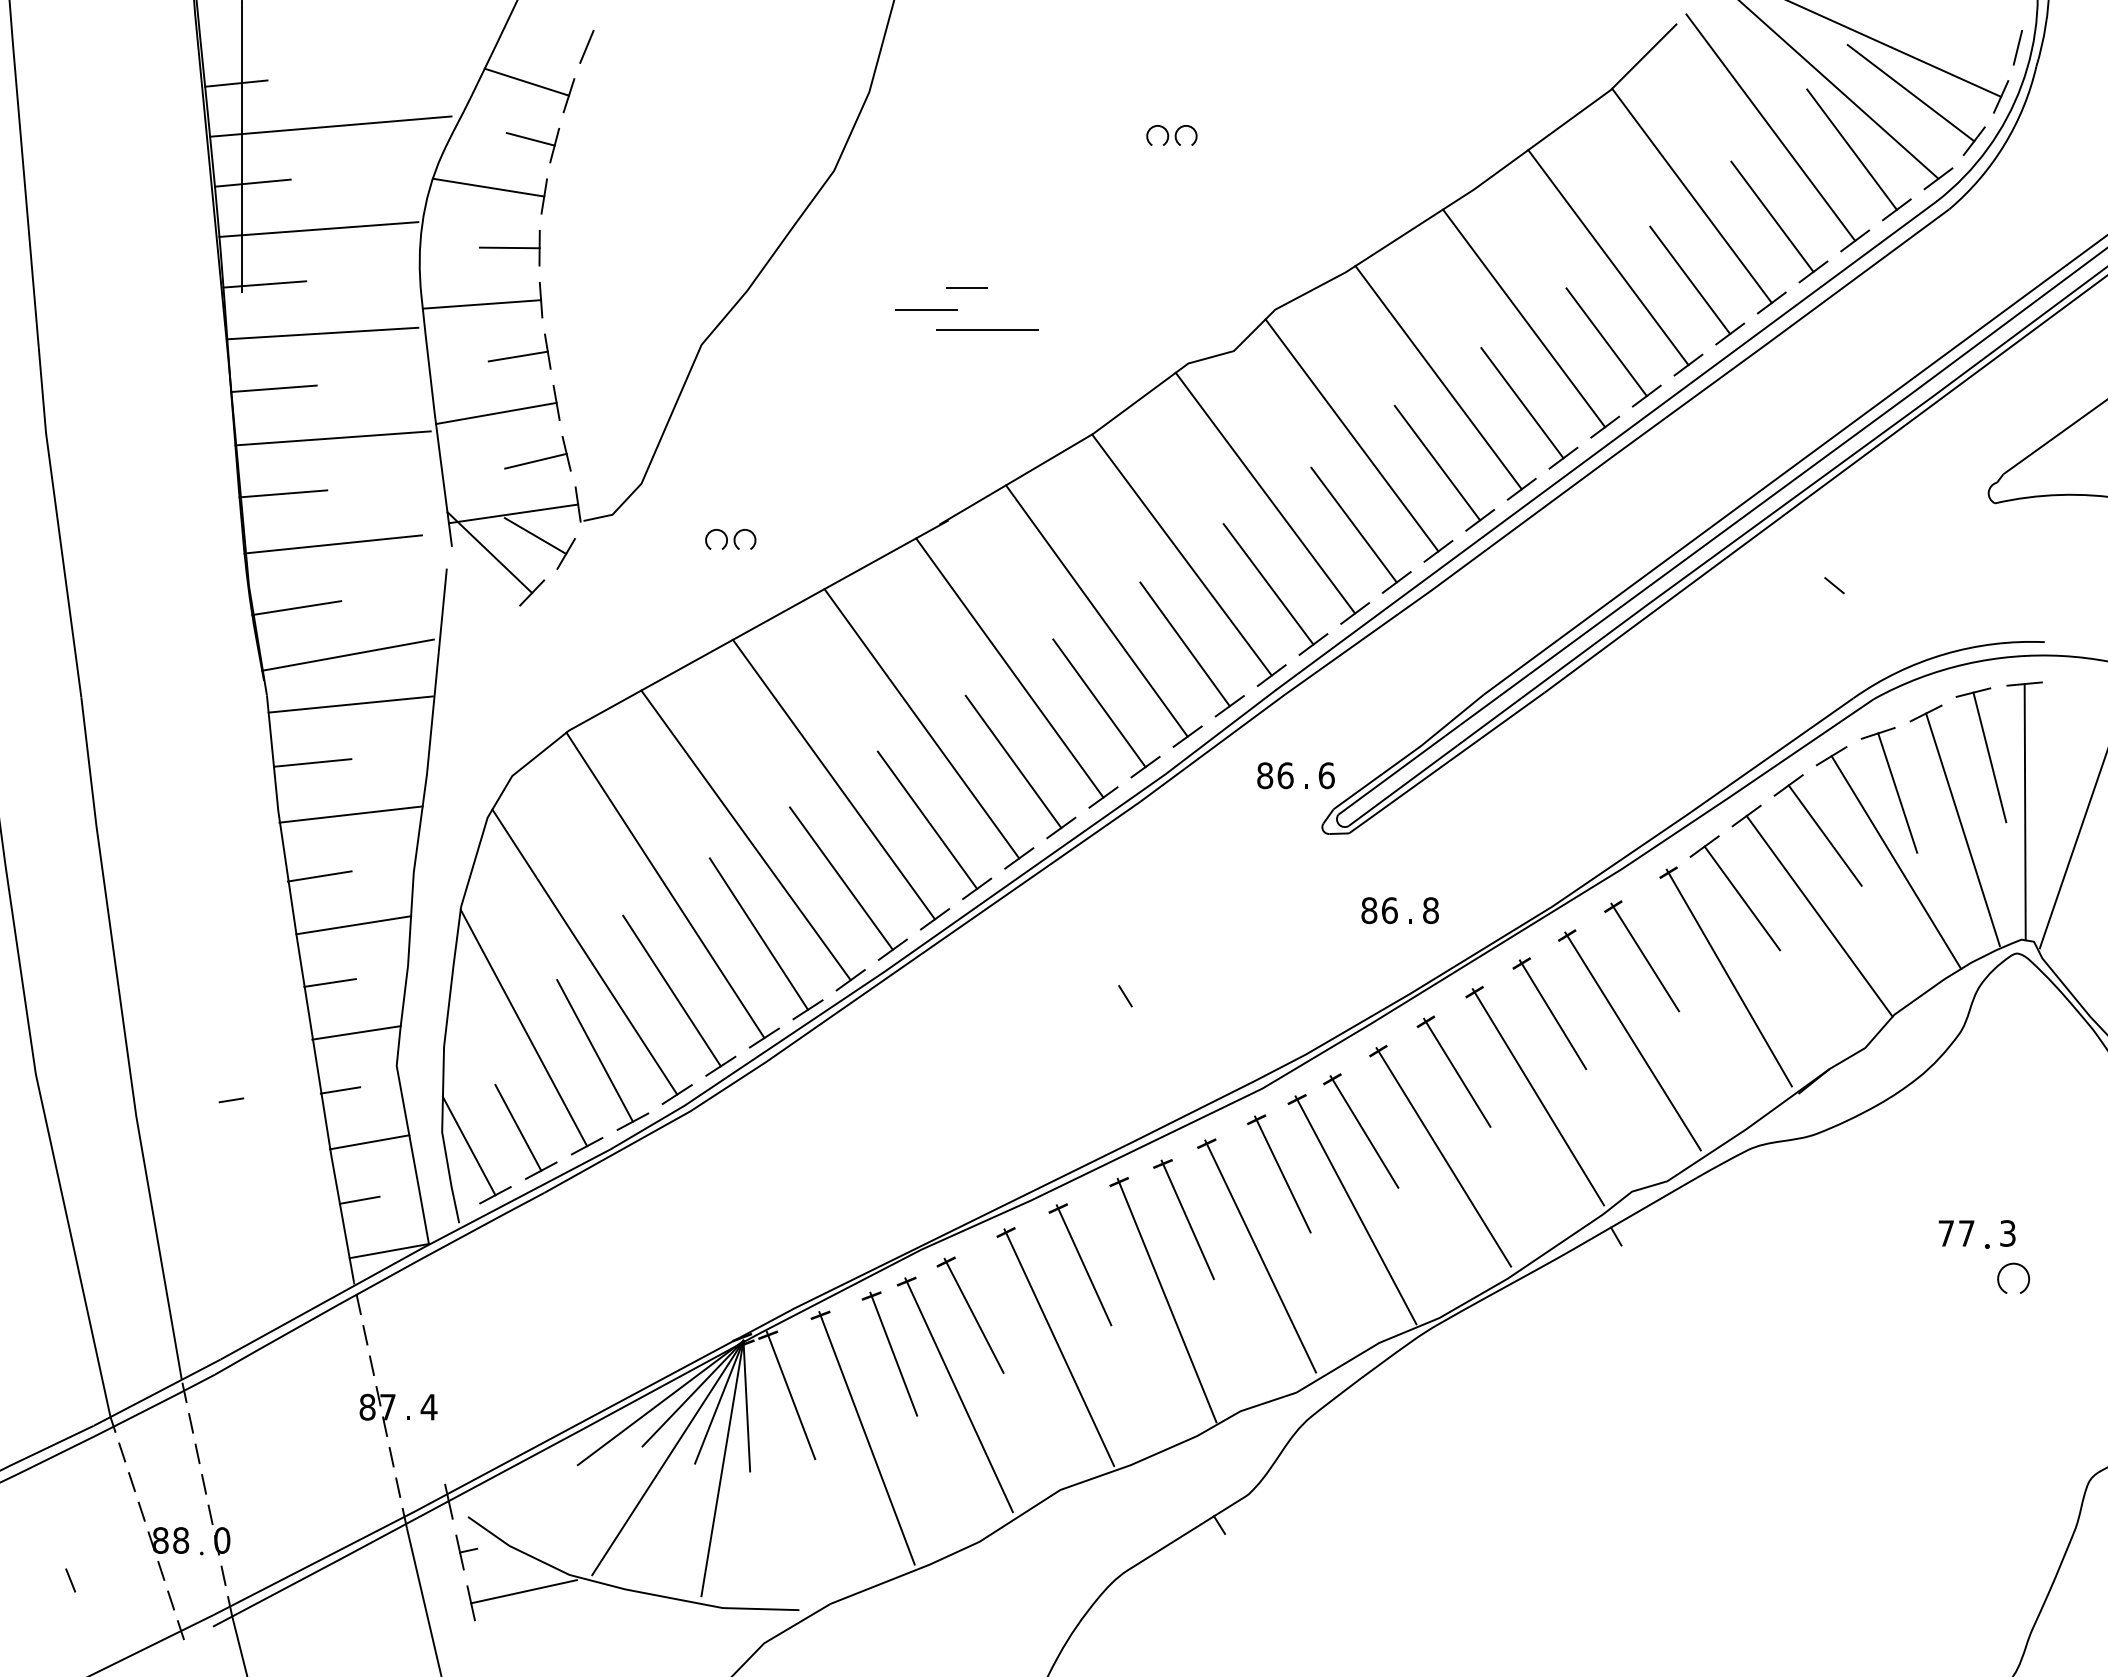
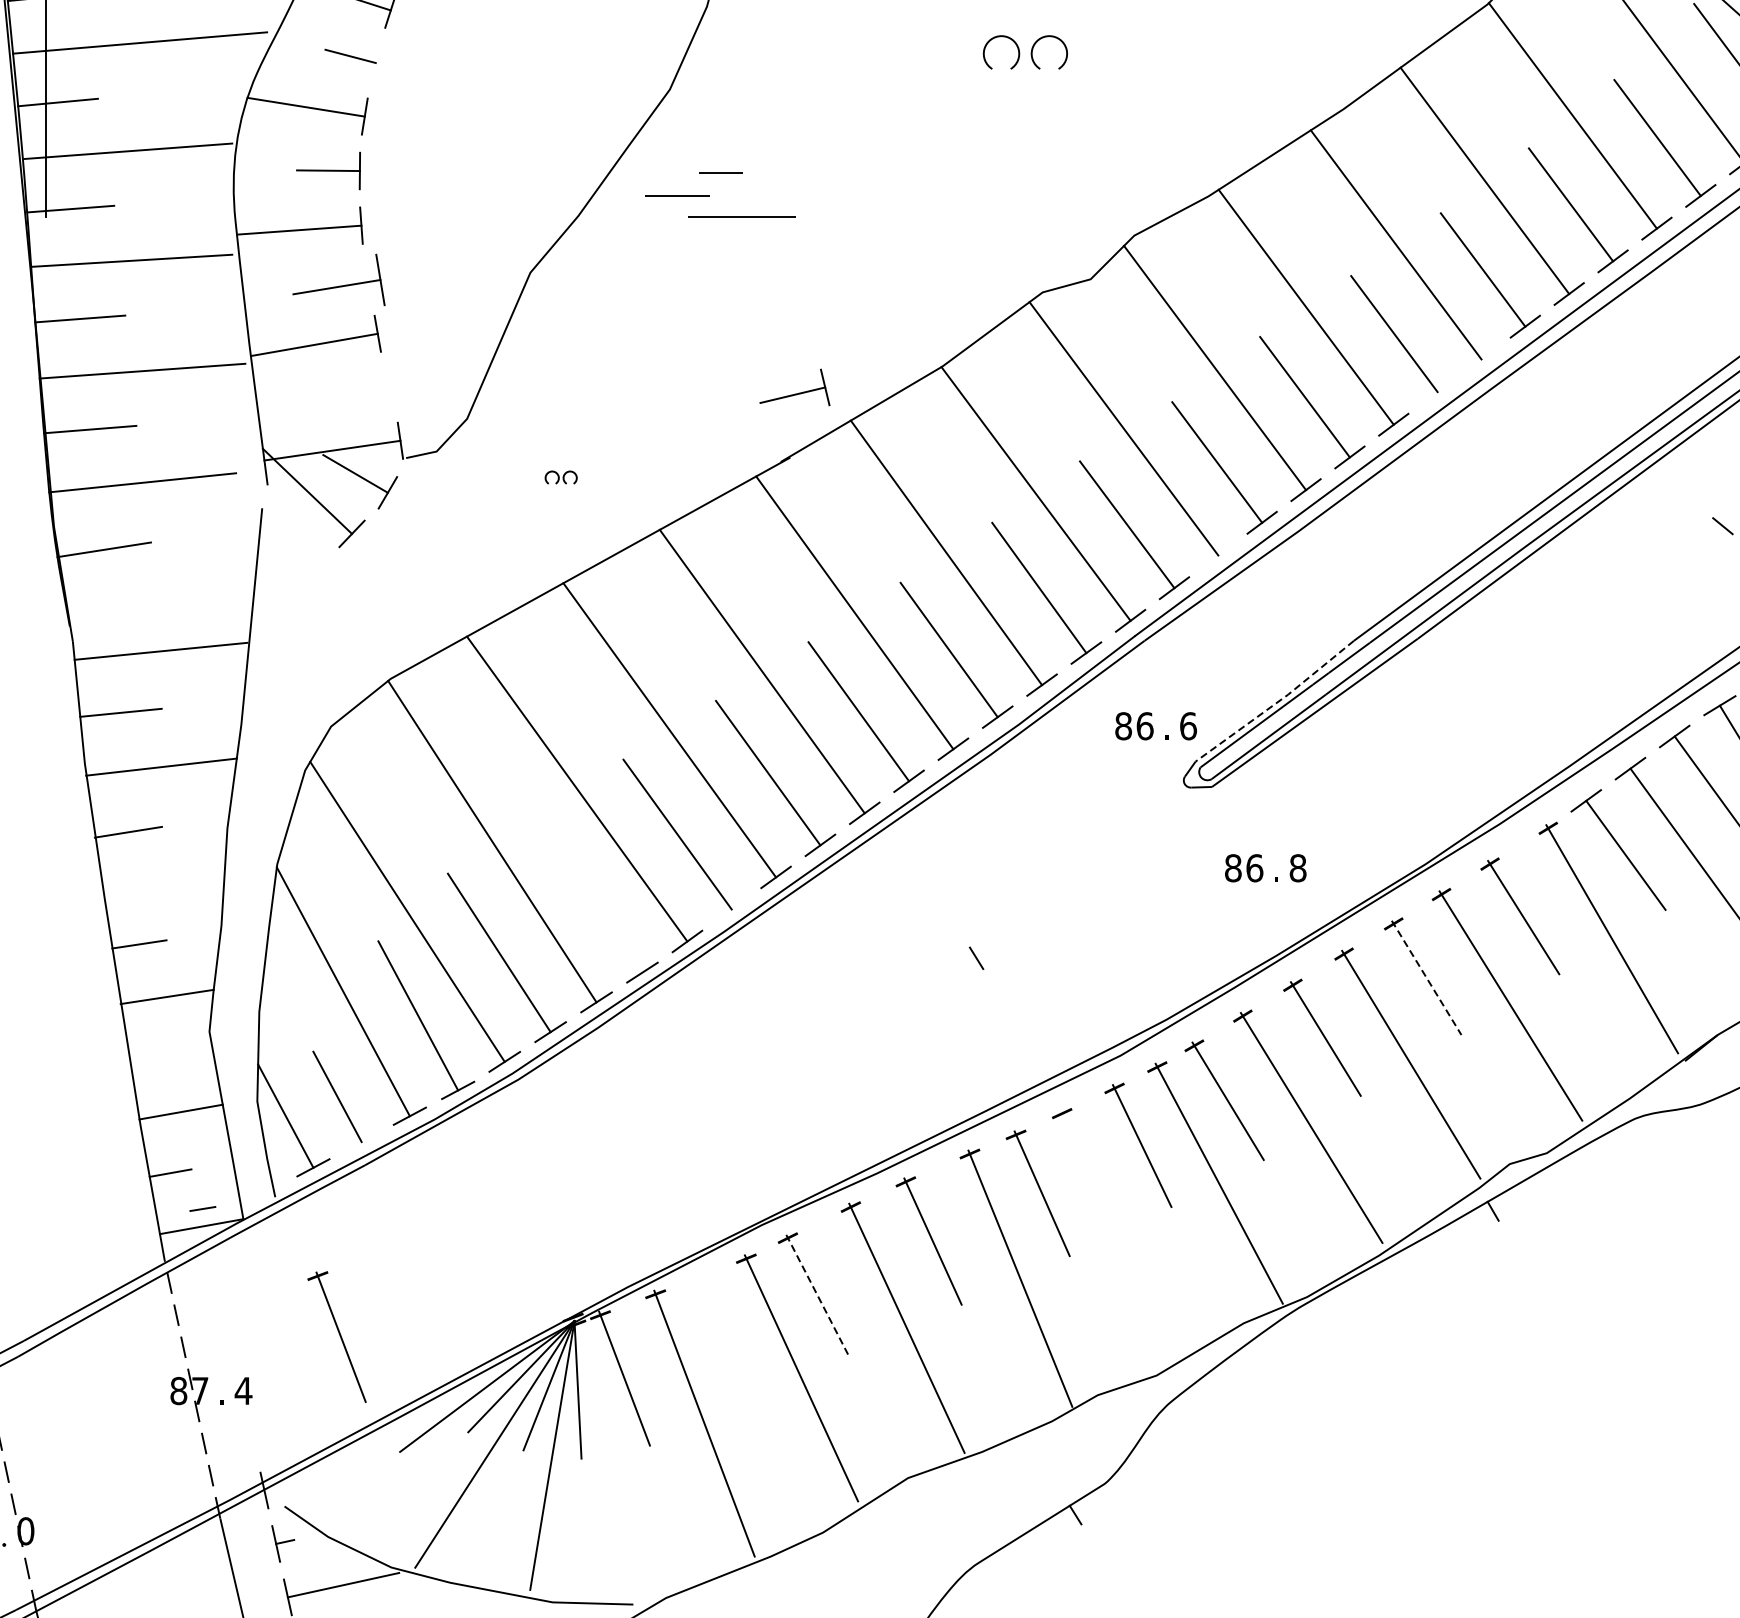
part: (1171, 135) -> (1025, 52), size x1.6
line: (554, 145) -> (375, 62), removed
part: (957, 309) -> (710, 195), moved
part: (519, 351) -> (338, 279), size x1.4
line: (1605, 426) -> (1481, 358), removed
part: (537, 453) -> (794, 387), moved
line: (1563, 457) -> (1437, 391), removed
part: (730, 539) -> (560, 477), size x0.6
line: (1355, 613) -> (1218, 555), removed
line: (347, 654) -> (157, 598), removed
line: (1410, 753) -> (1276, 702), solid -> dashed
line: (353, 925) -> (164, 883), removed
line: (758, 933) -> (590, 892), removed
line: (892, 949) -> (731, 909), removed
line: (1553, 1014) -> (1427, 977), solid -> dashed
line: (340, 1090) -> (150, 1057), removed
line: (231, 1100) -> (202, 1209), moved
line: (541, 1170) -> (361, 1141), removed
line: (1260, 1256) -> (1118, 1232), removed
line: (974, 1316) -> (817, 1295), solid -> dashed
part: (889, 1353) -> (336, 1336), moved

